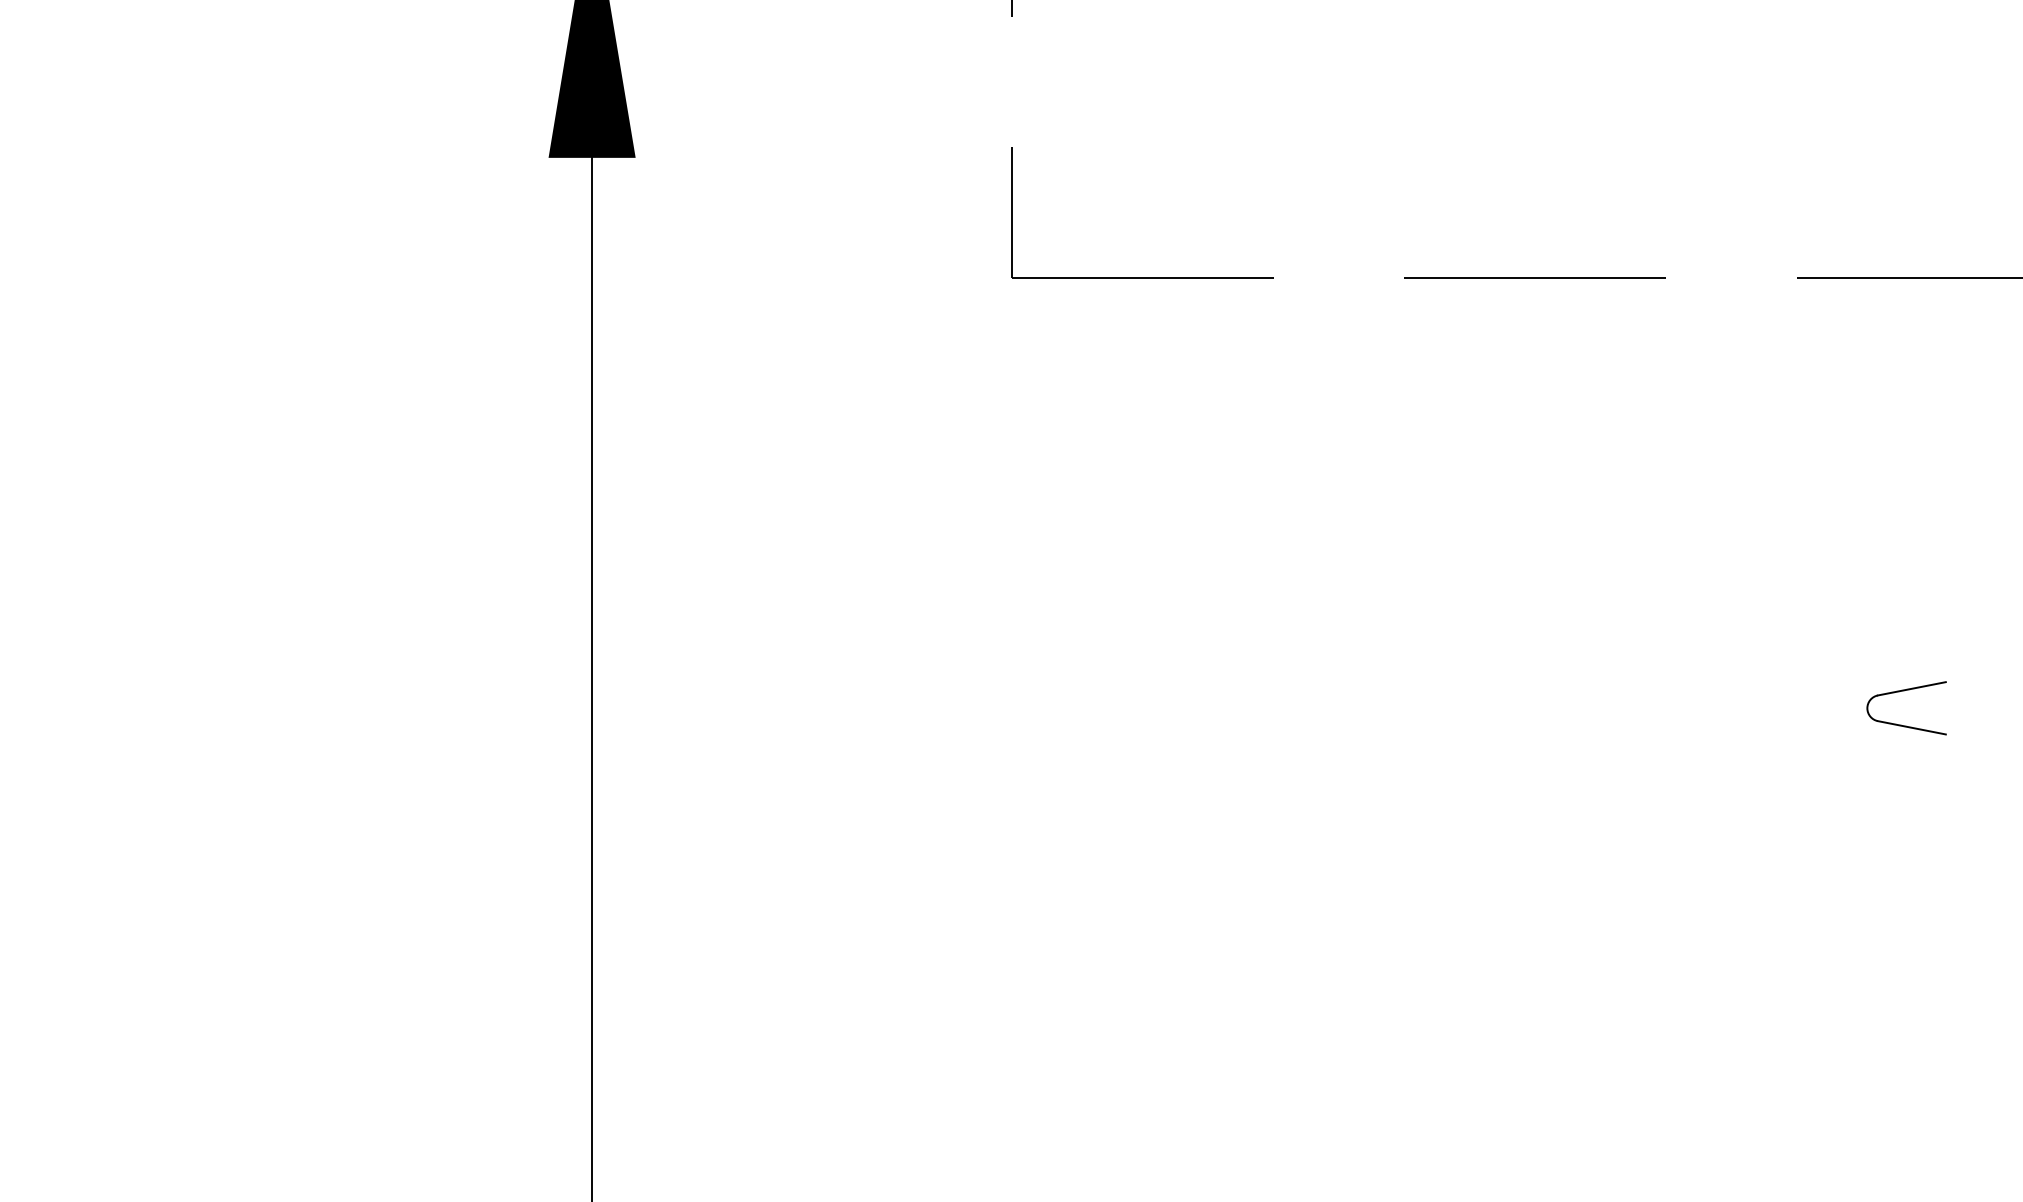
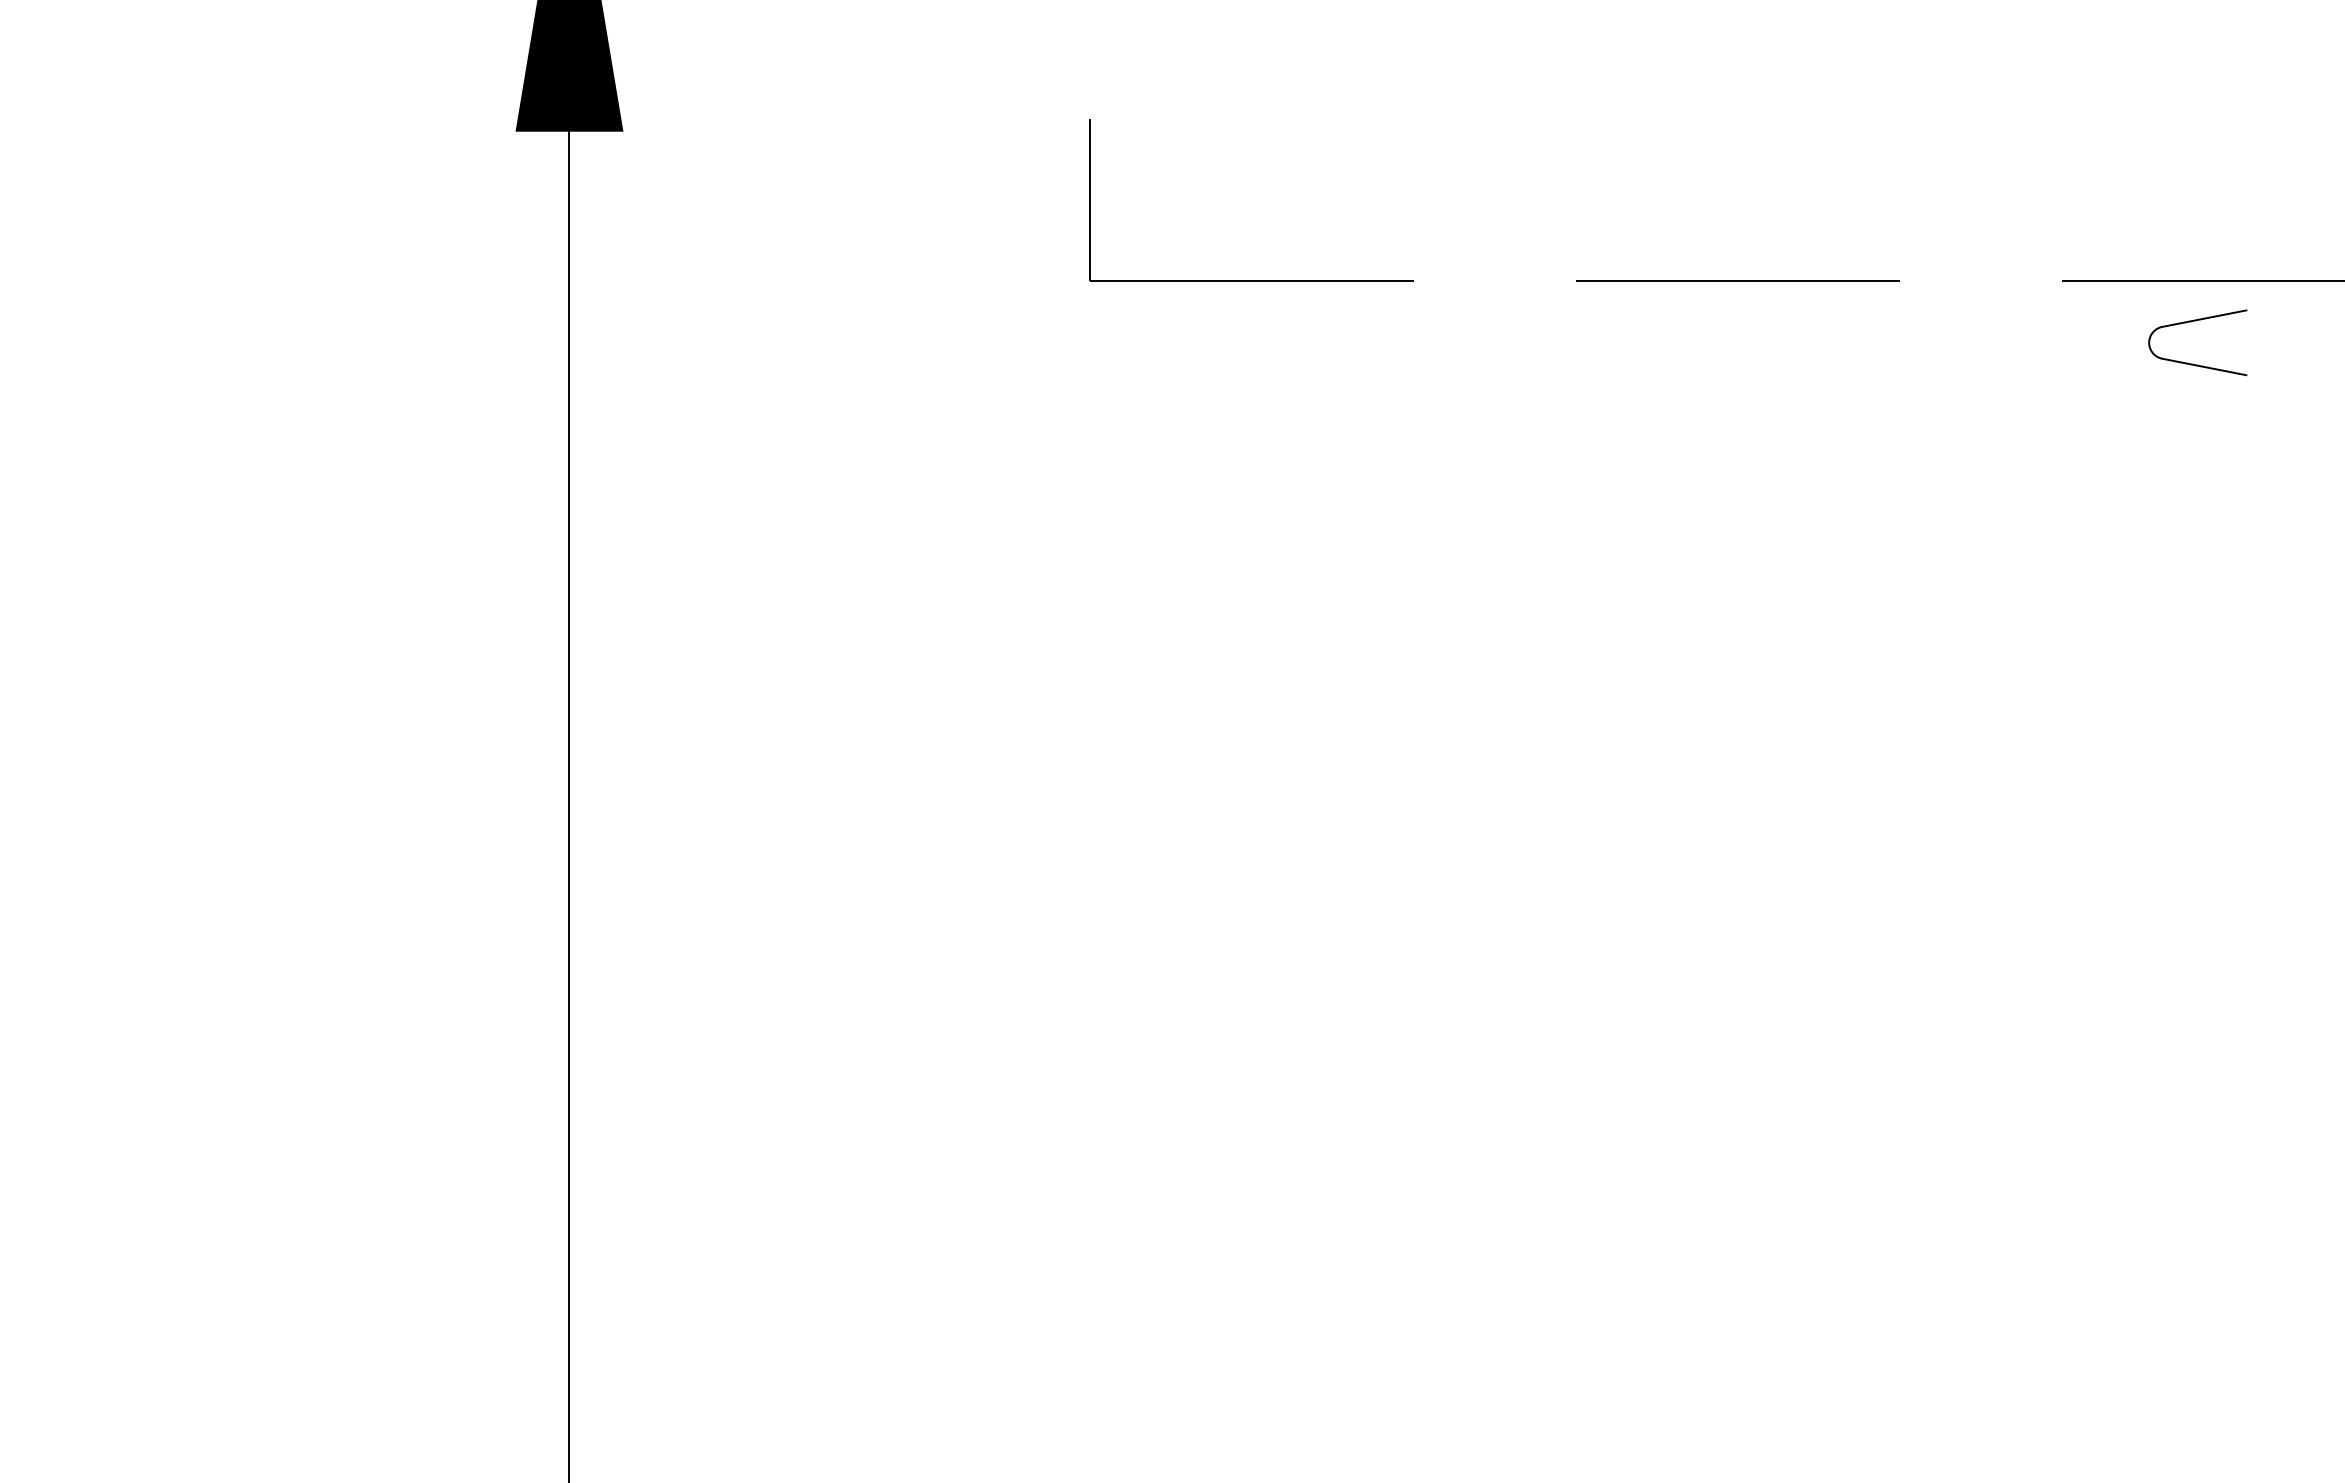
part: (1901, 724) -> (2191, 362), moved

